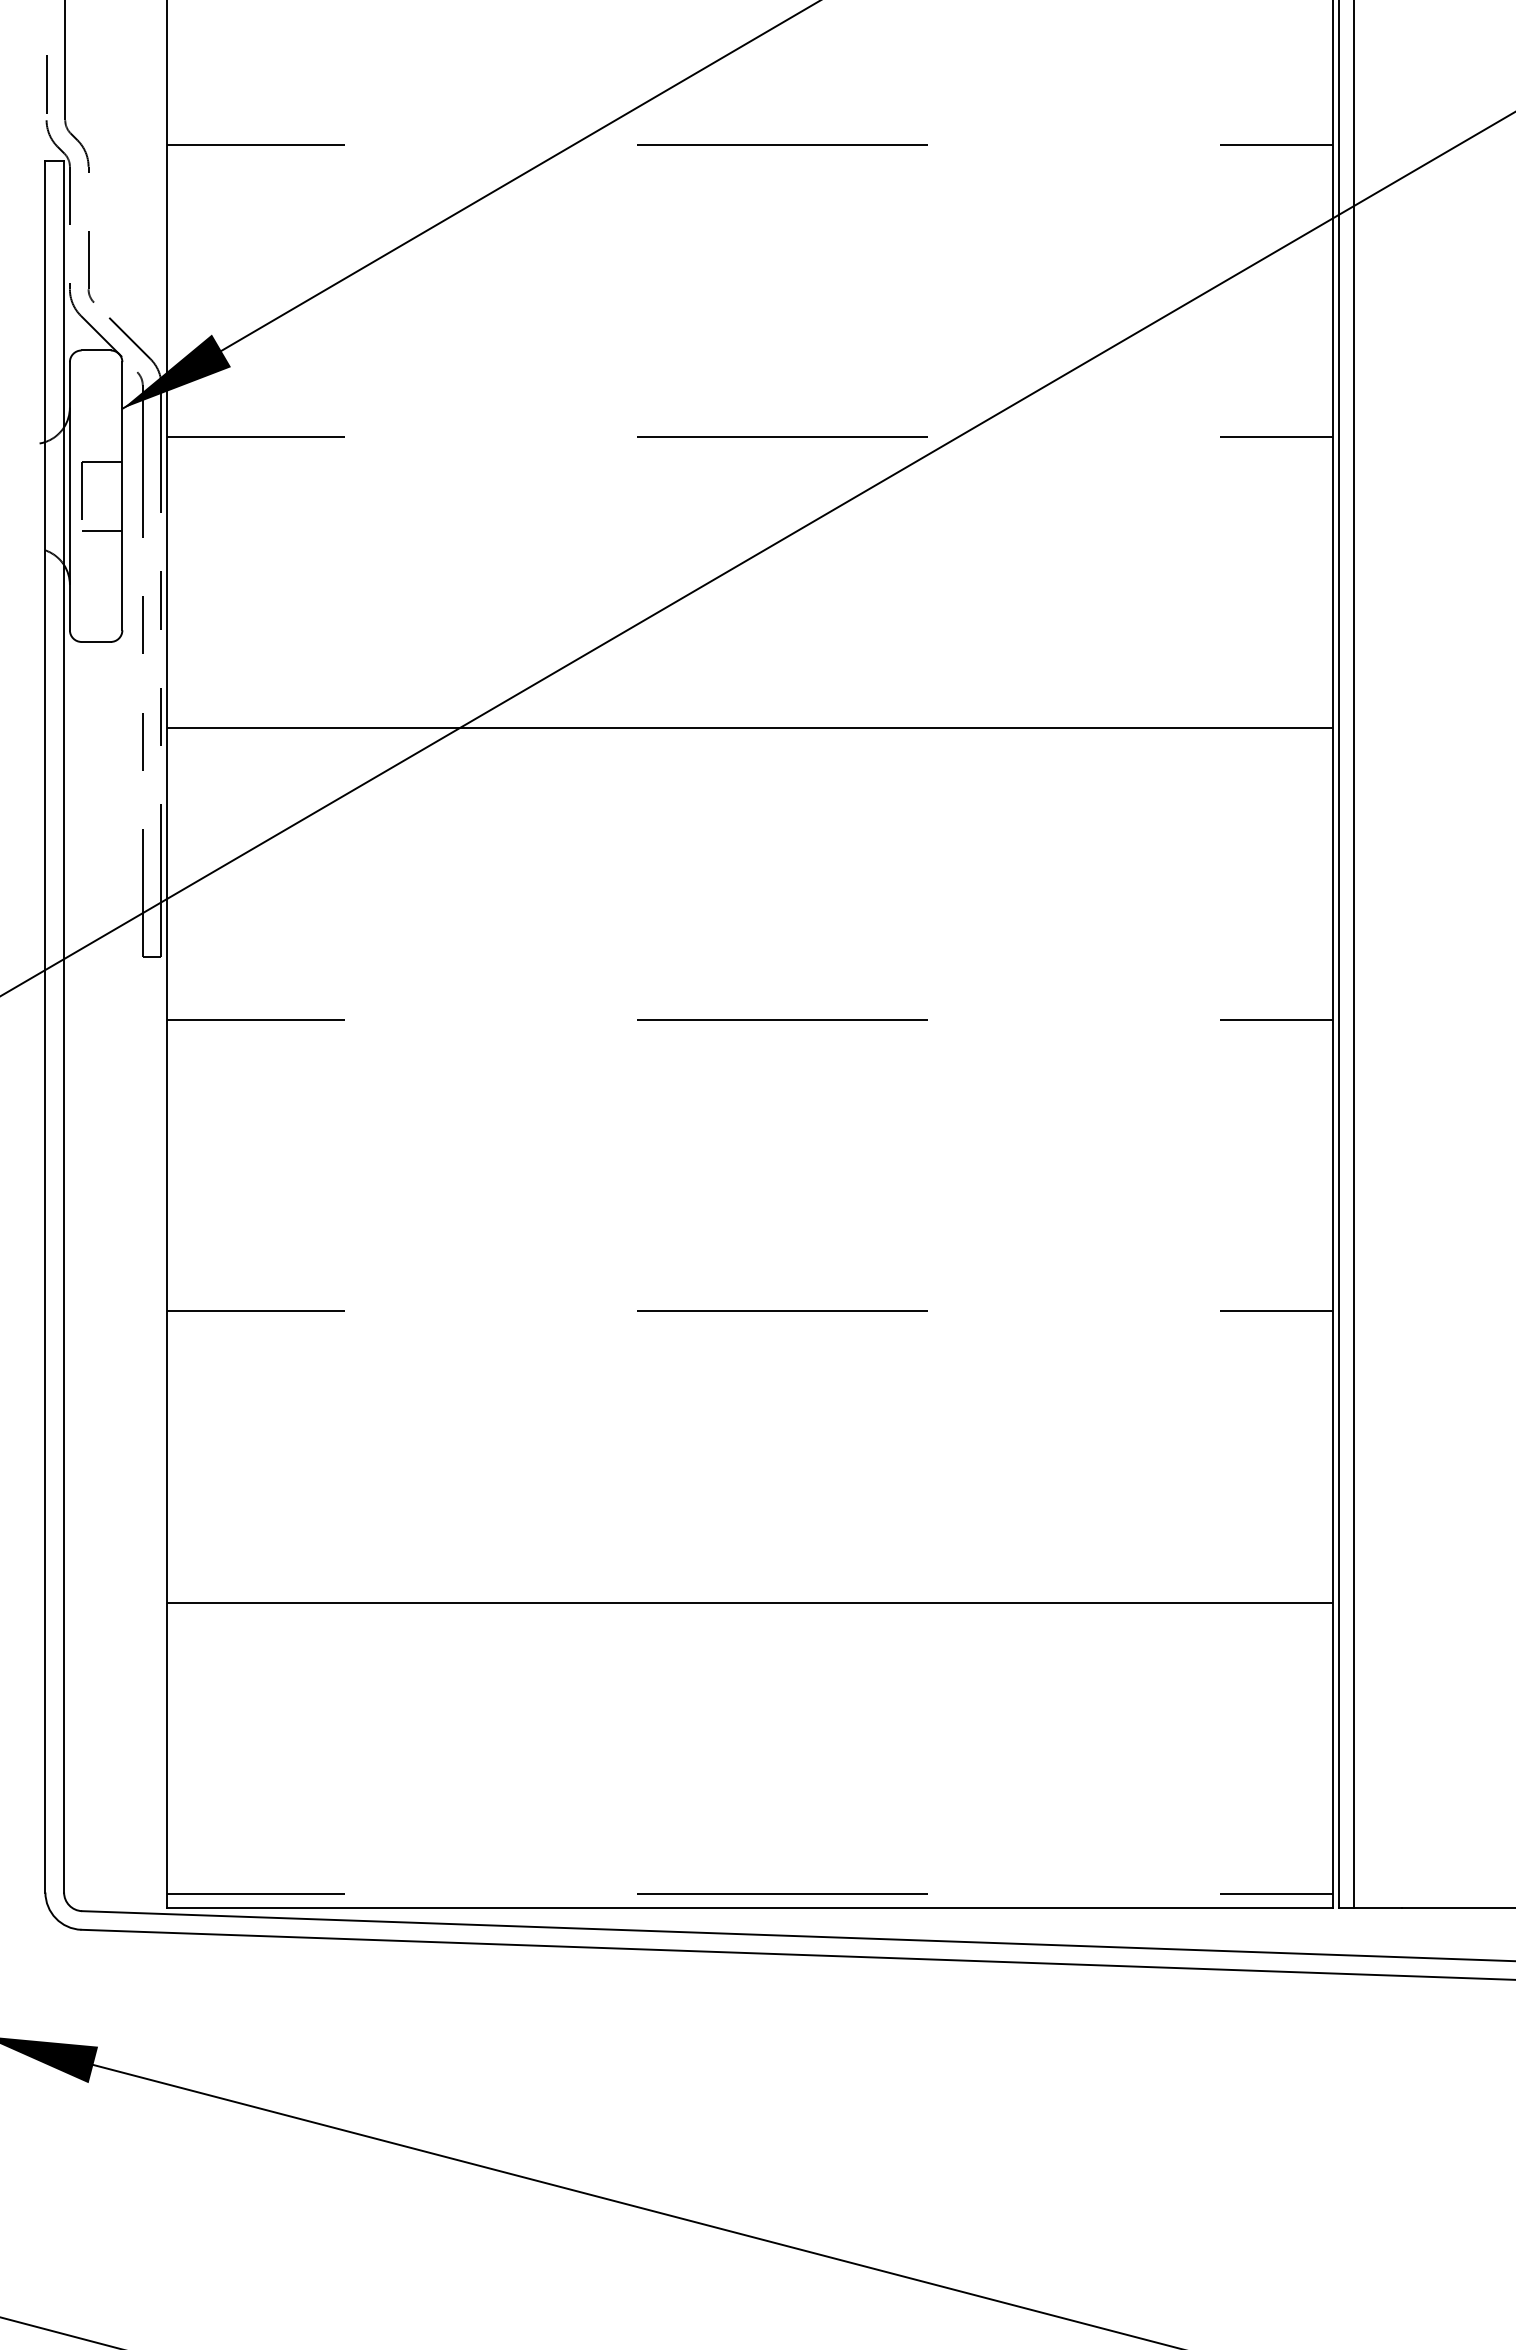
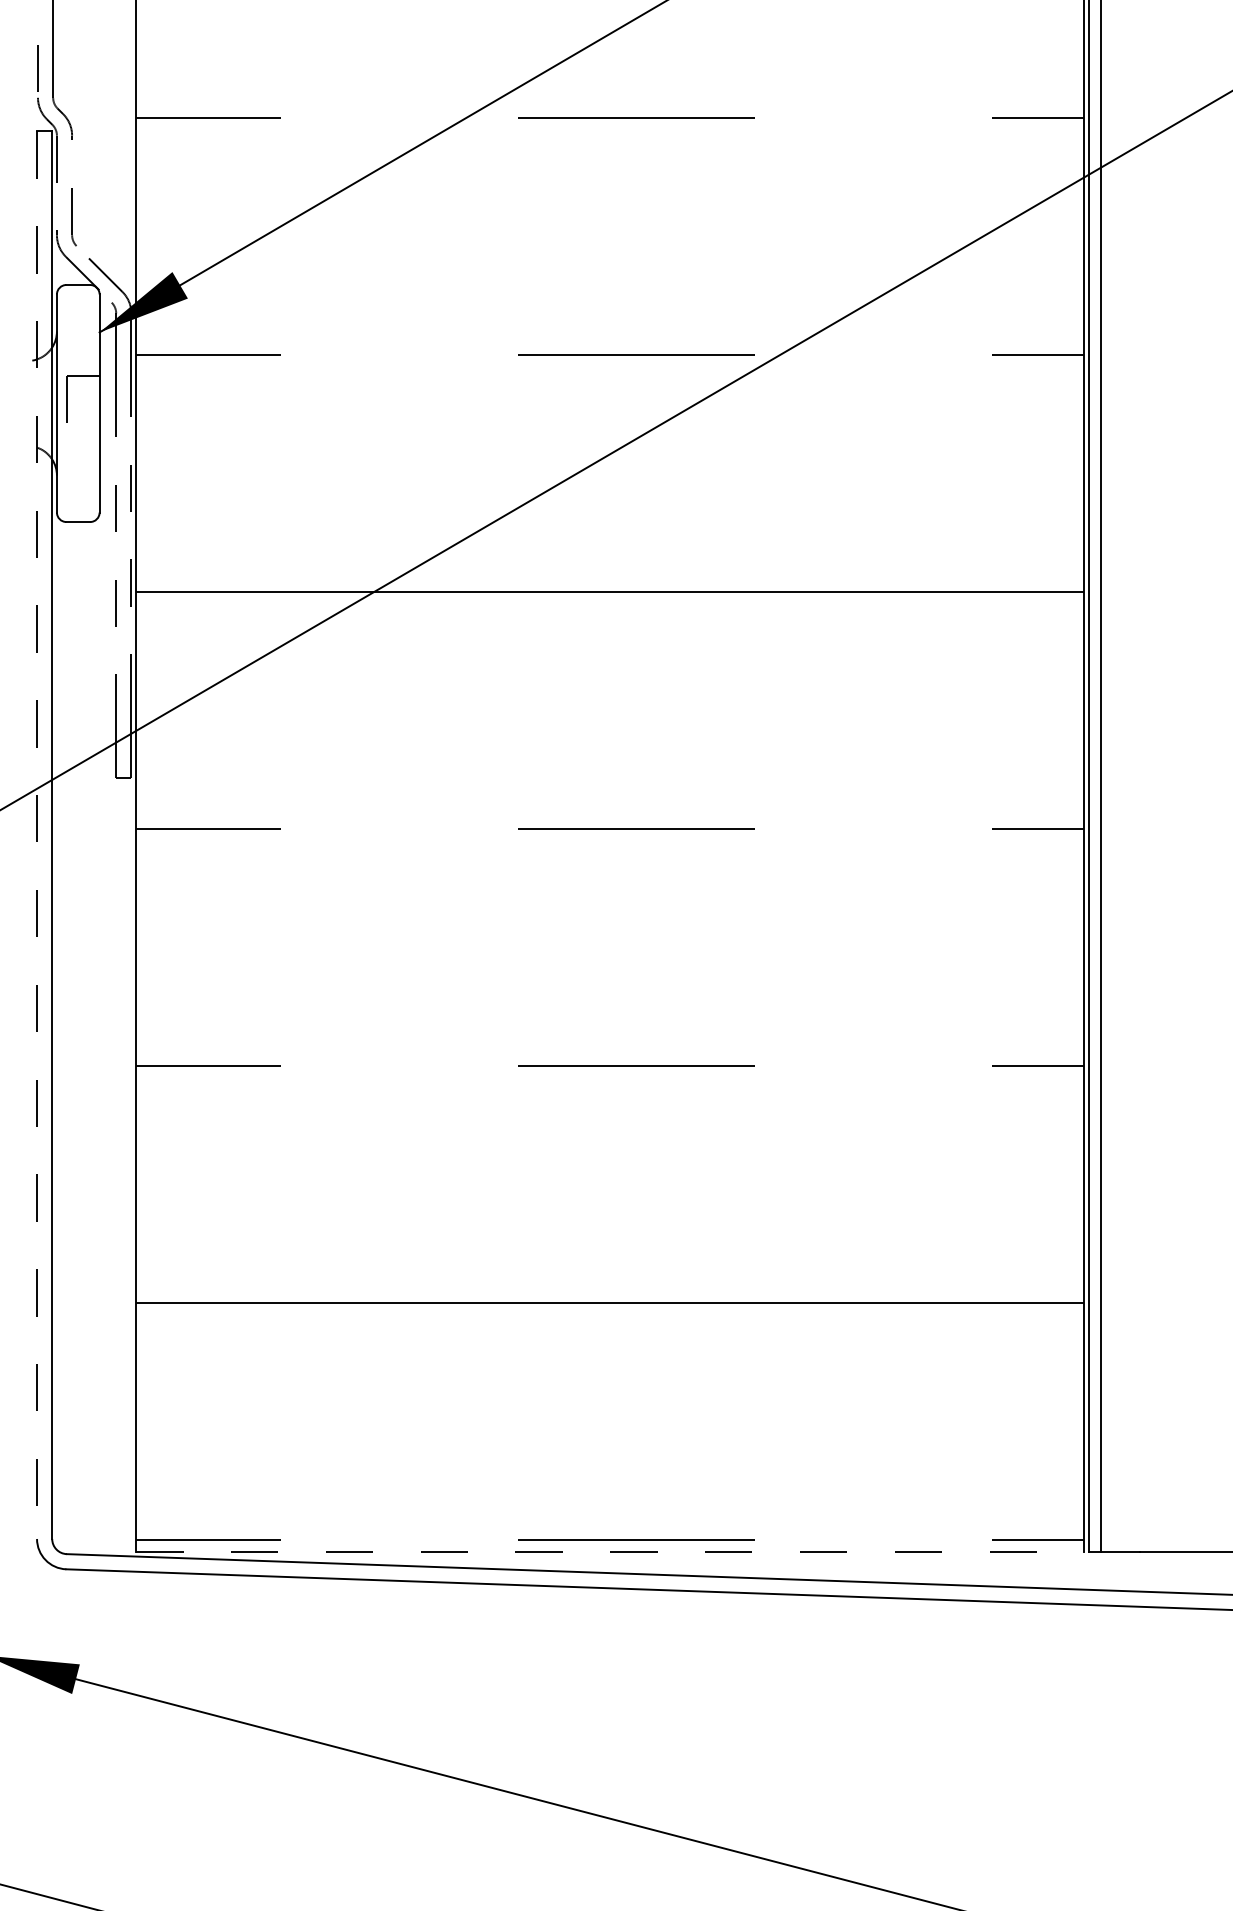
line: (102, 530) -> (83, 431), removed
line: (45, 1027) -> (37, 835), solid -> dashed
line: (750, 1908) -> (610, 1551), solid -> dashed

